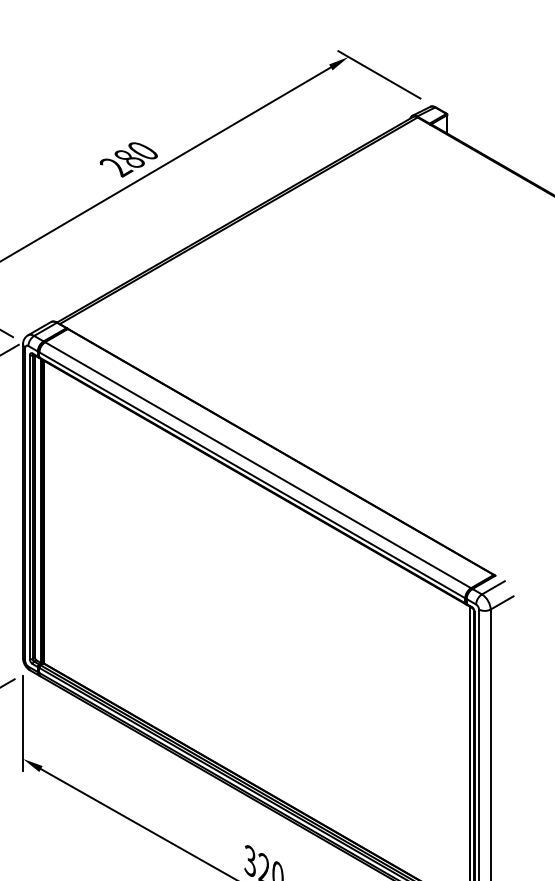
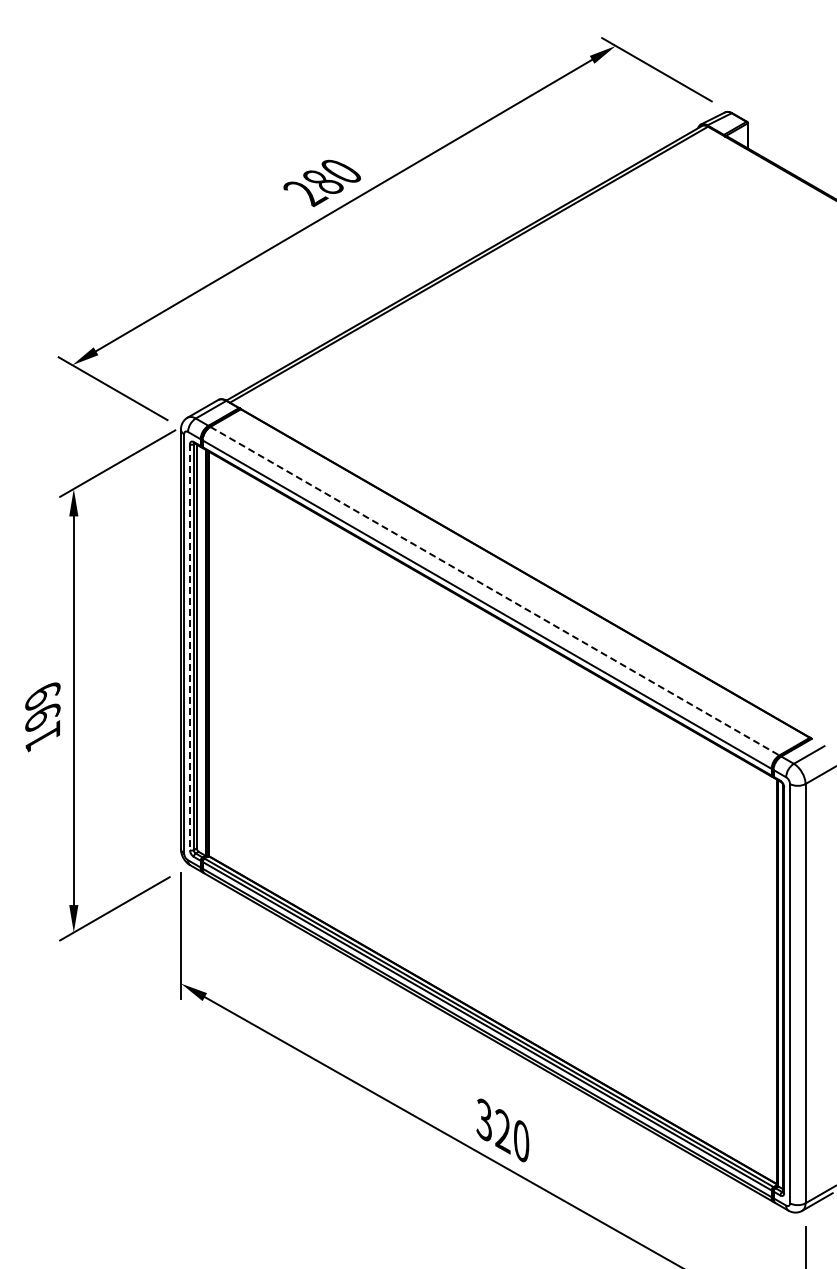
line: (258, 465) -> (495, 591), solid -> dashed
line: (29, 507) -> (189, 647), solid -> dashed

